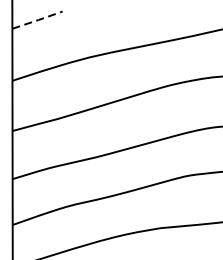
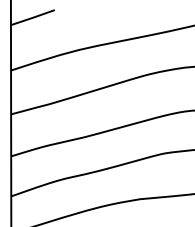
line: (38, 20) -> (33, 17), dashed -> solid

